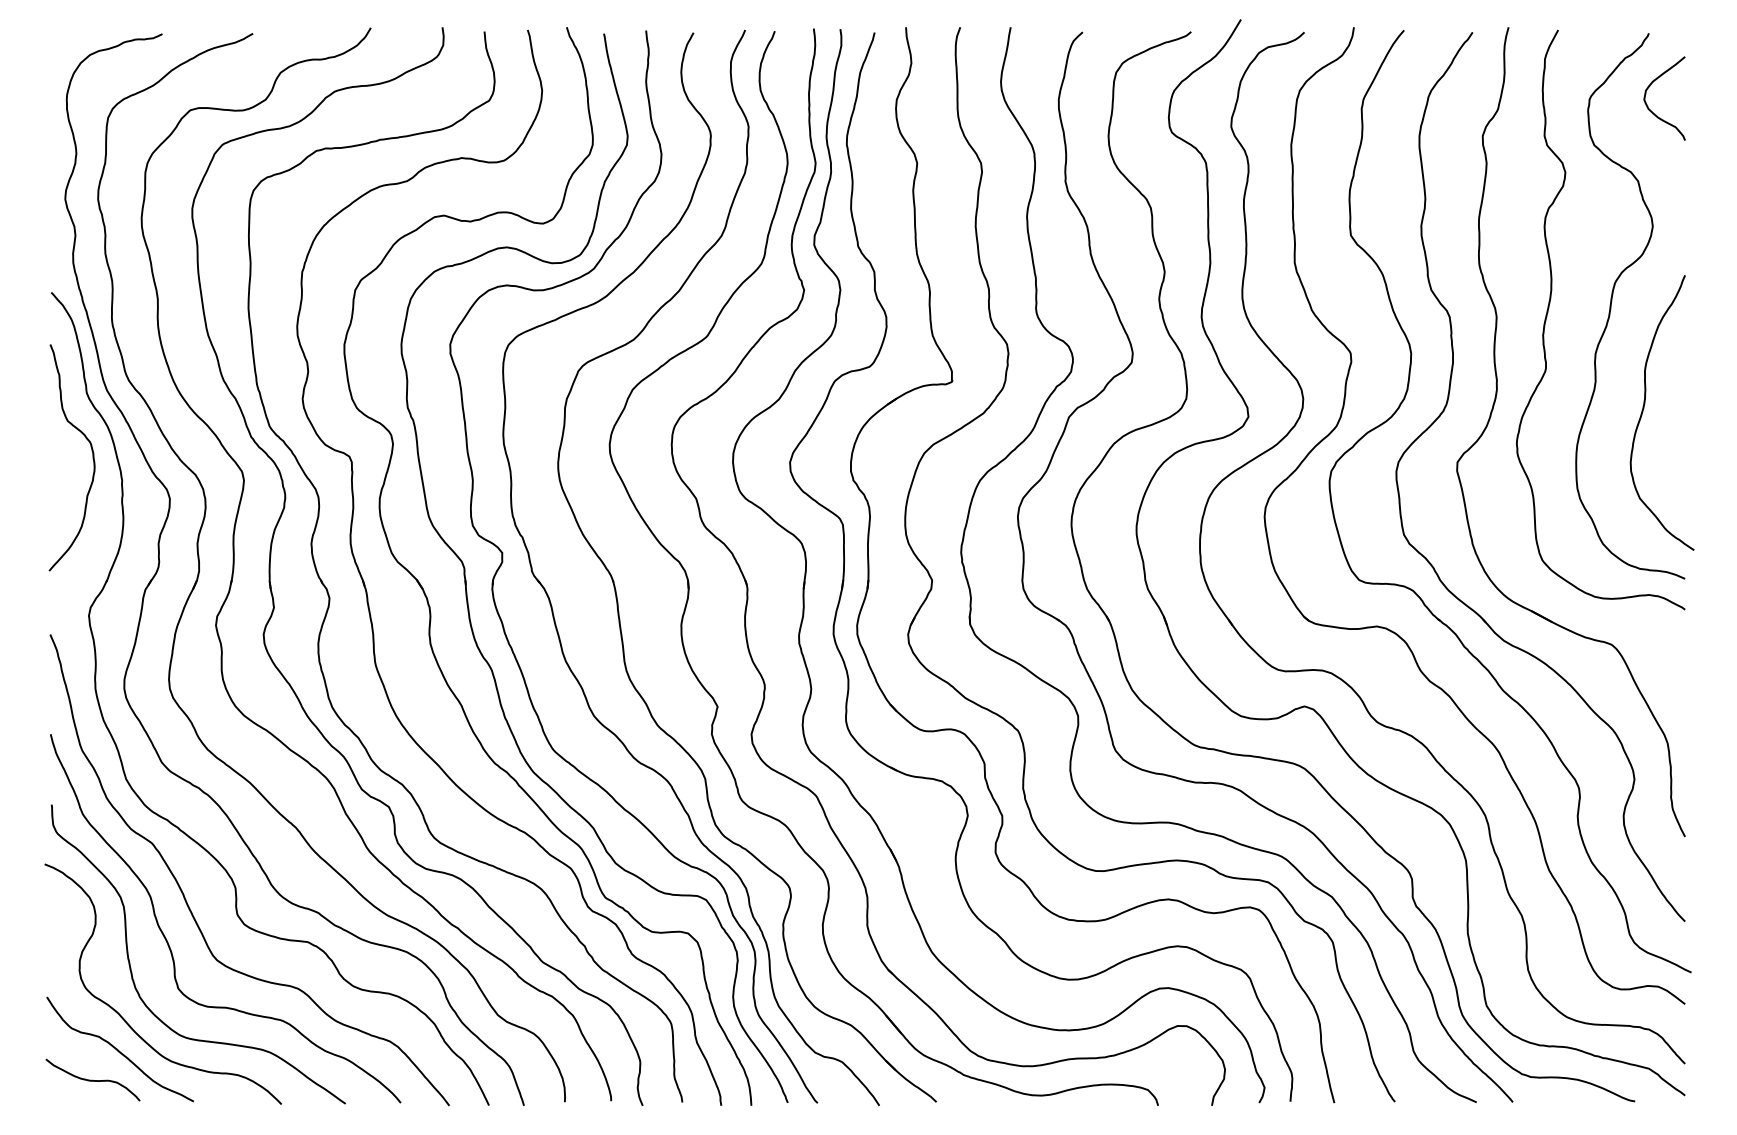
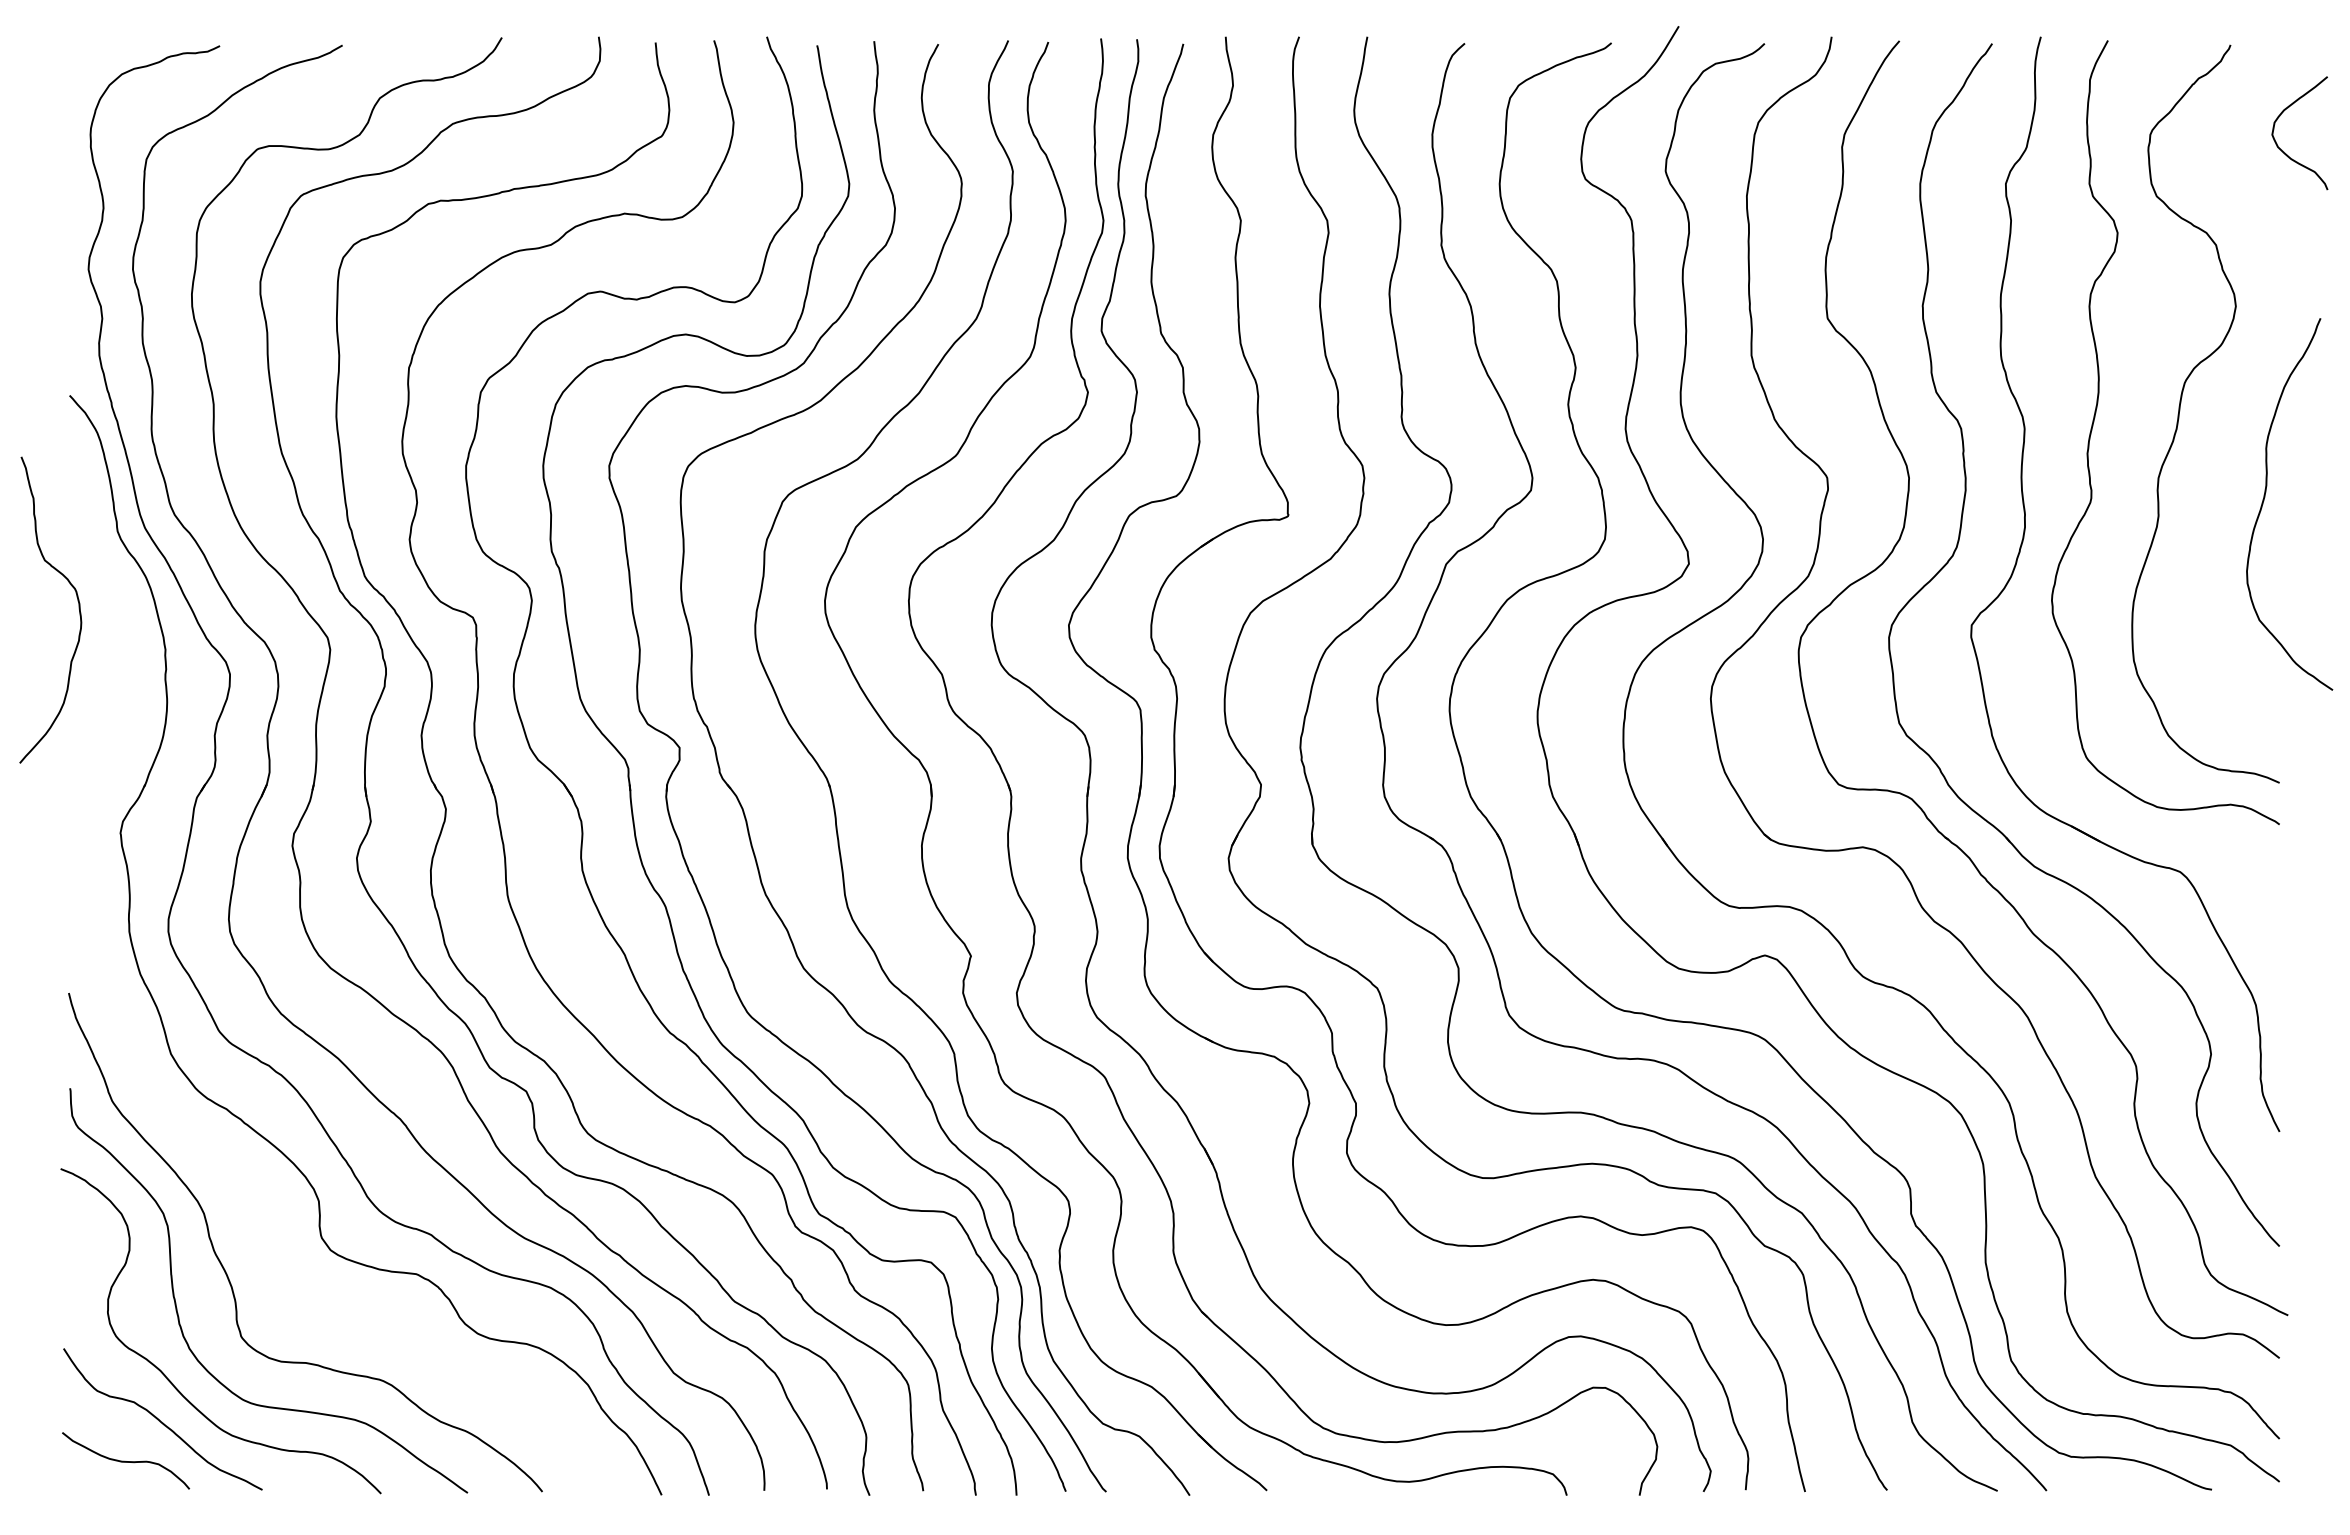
curve: (1653, 112) -> (2284, 151), moved
curve: (1644, 407) -> (2265, 497), moved
curve: (92, 456) -> (78, 608), moved
curve: (184, 894) -> (249, 1209), removed

